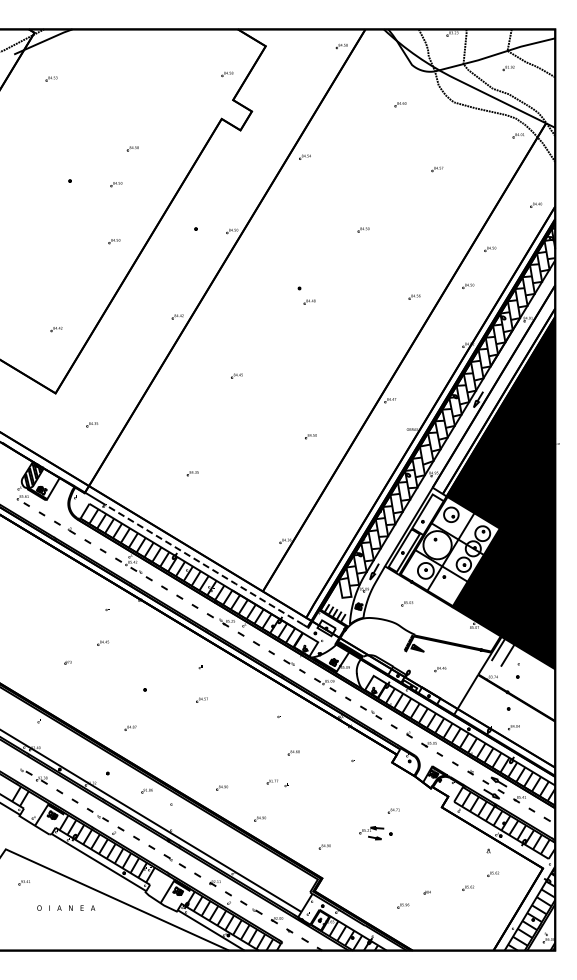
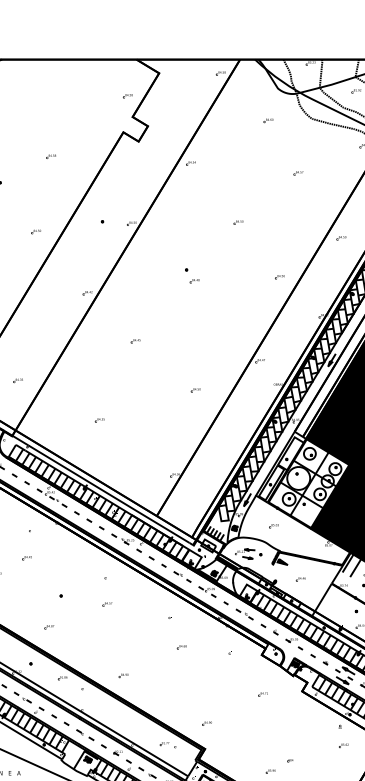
part: (116, 184) -> (37, 185), removed
part: (468, 286) -> (323, 268), removed
line: (203, 564) -> (108, 494), dashed -> solid
part: (277, 783) -> (168, 745), moved
part: (259, 818) -> (154, 700), removed
part: (375, 833) -> (248, 554), moved
part: (468, 887) -> (323, 756), removed

